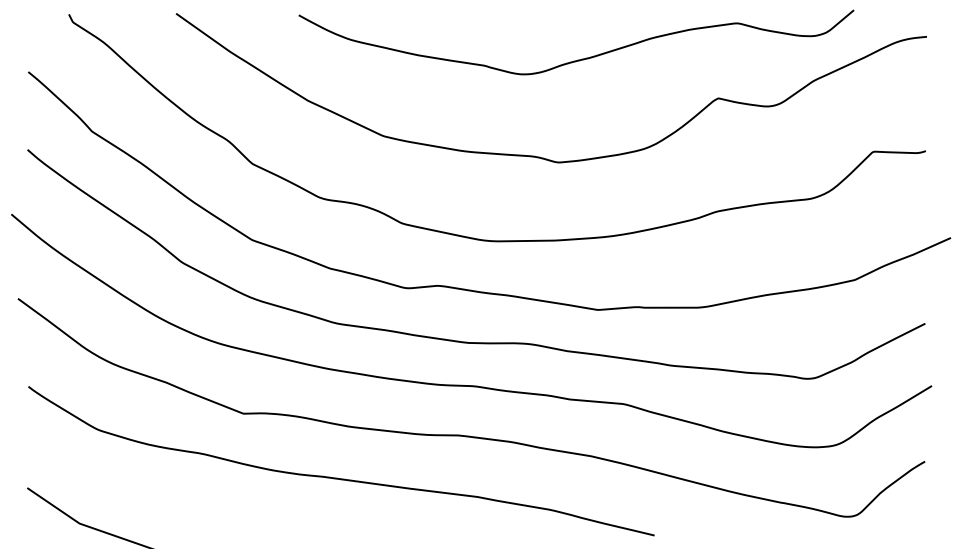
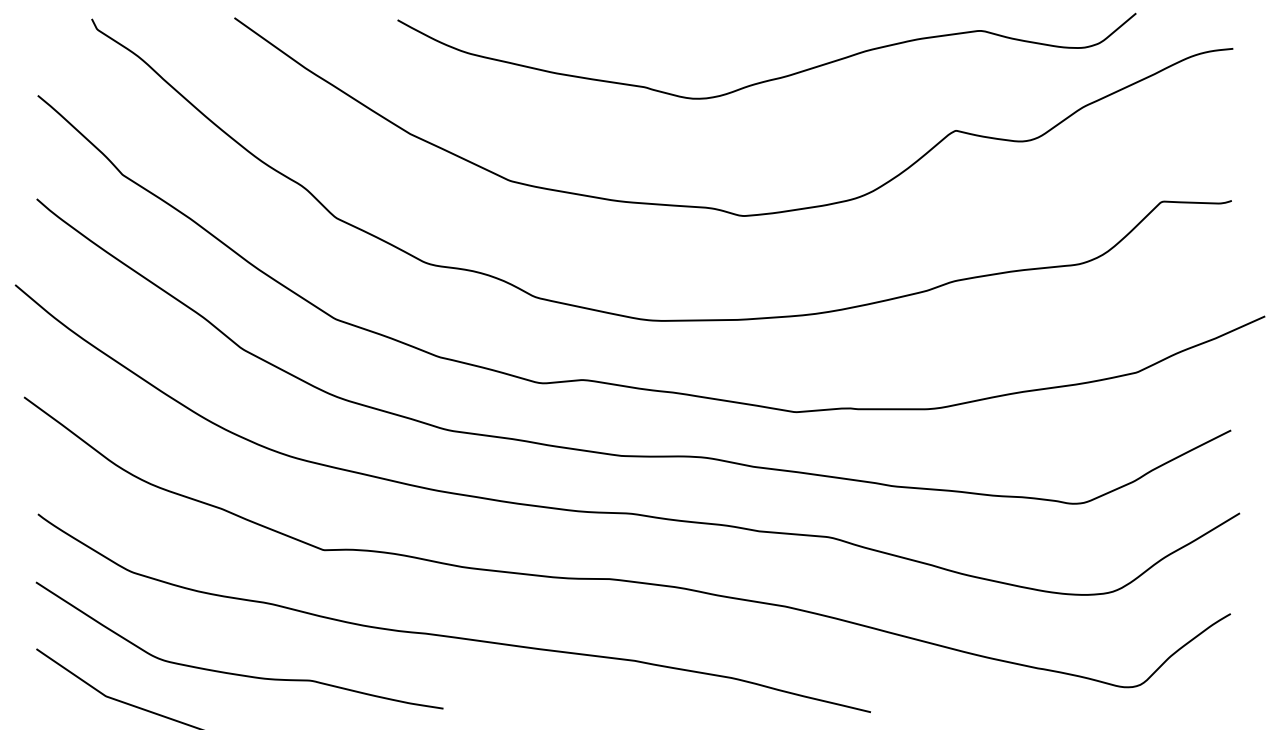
curve: (178, 506) -> (237, 673), added

